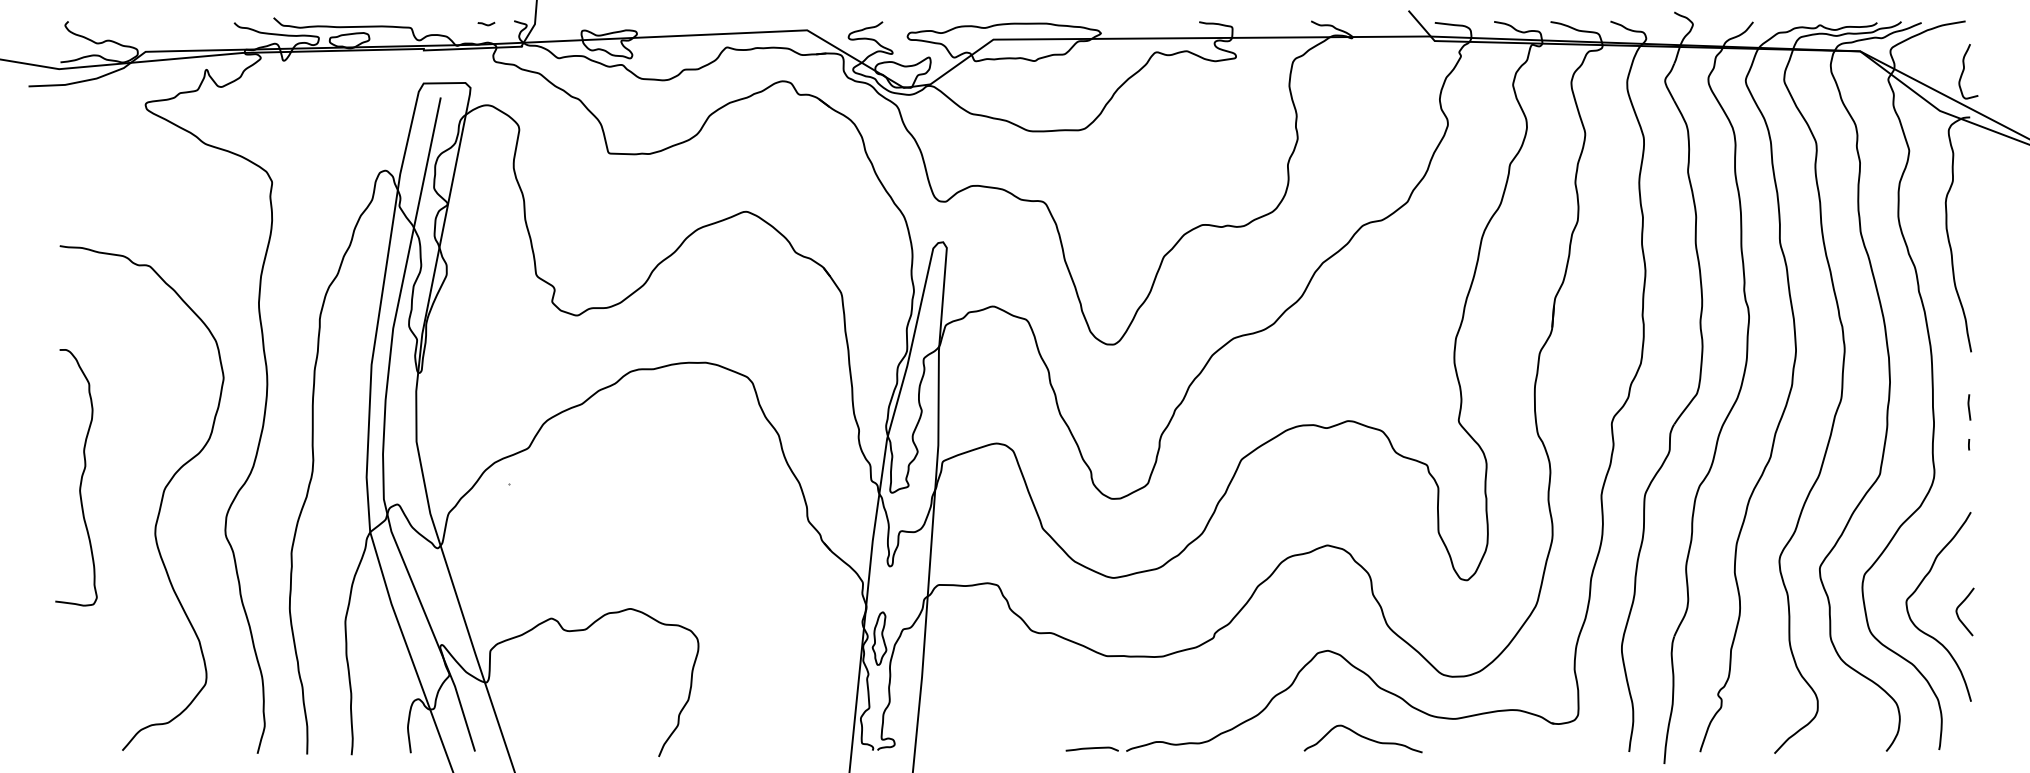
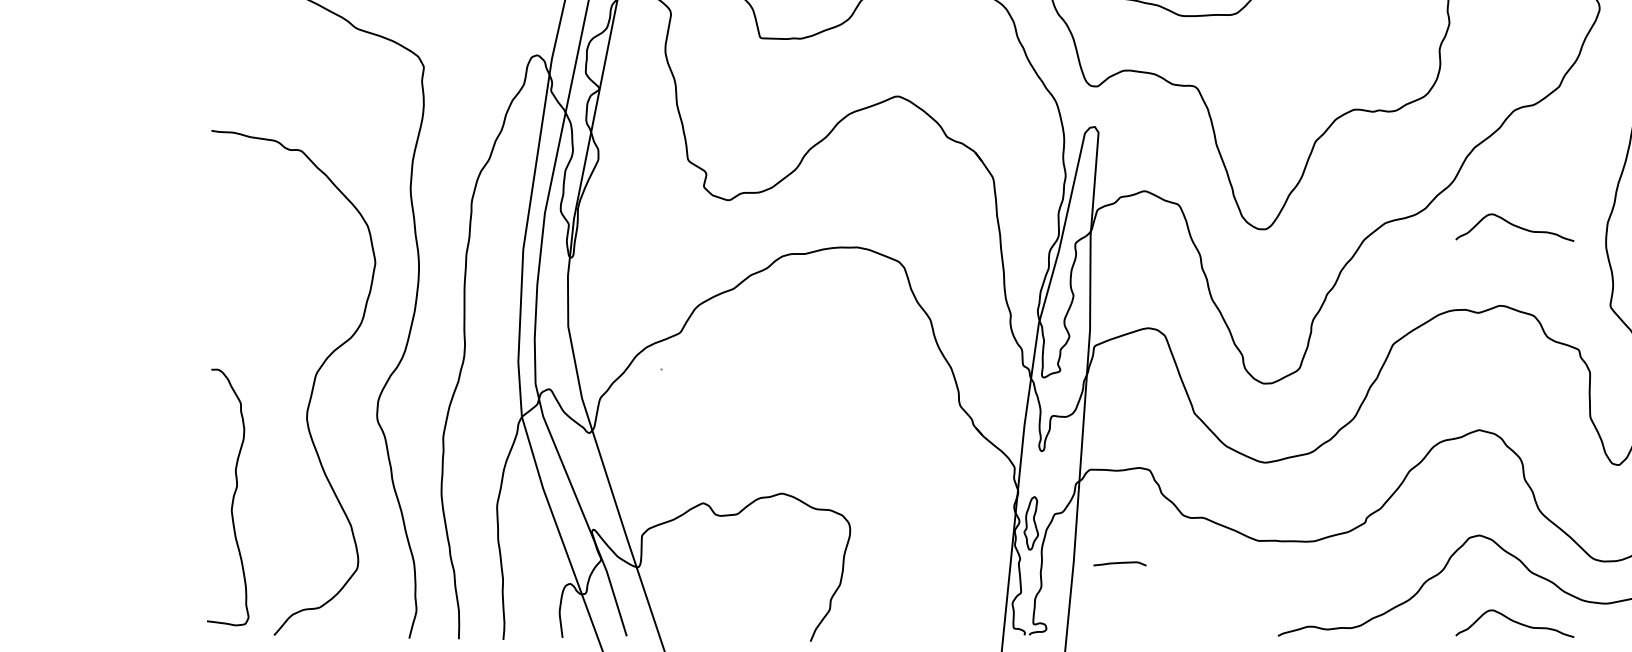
curve: (1362, 341) -> (1514, 226), added
curve: (80, 478) -> (232, 498), moved
curve: (1091, 748) -> (1119, 563), moved

